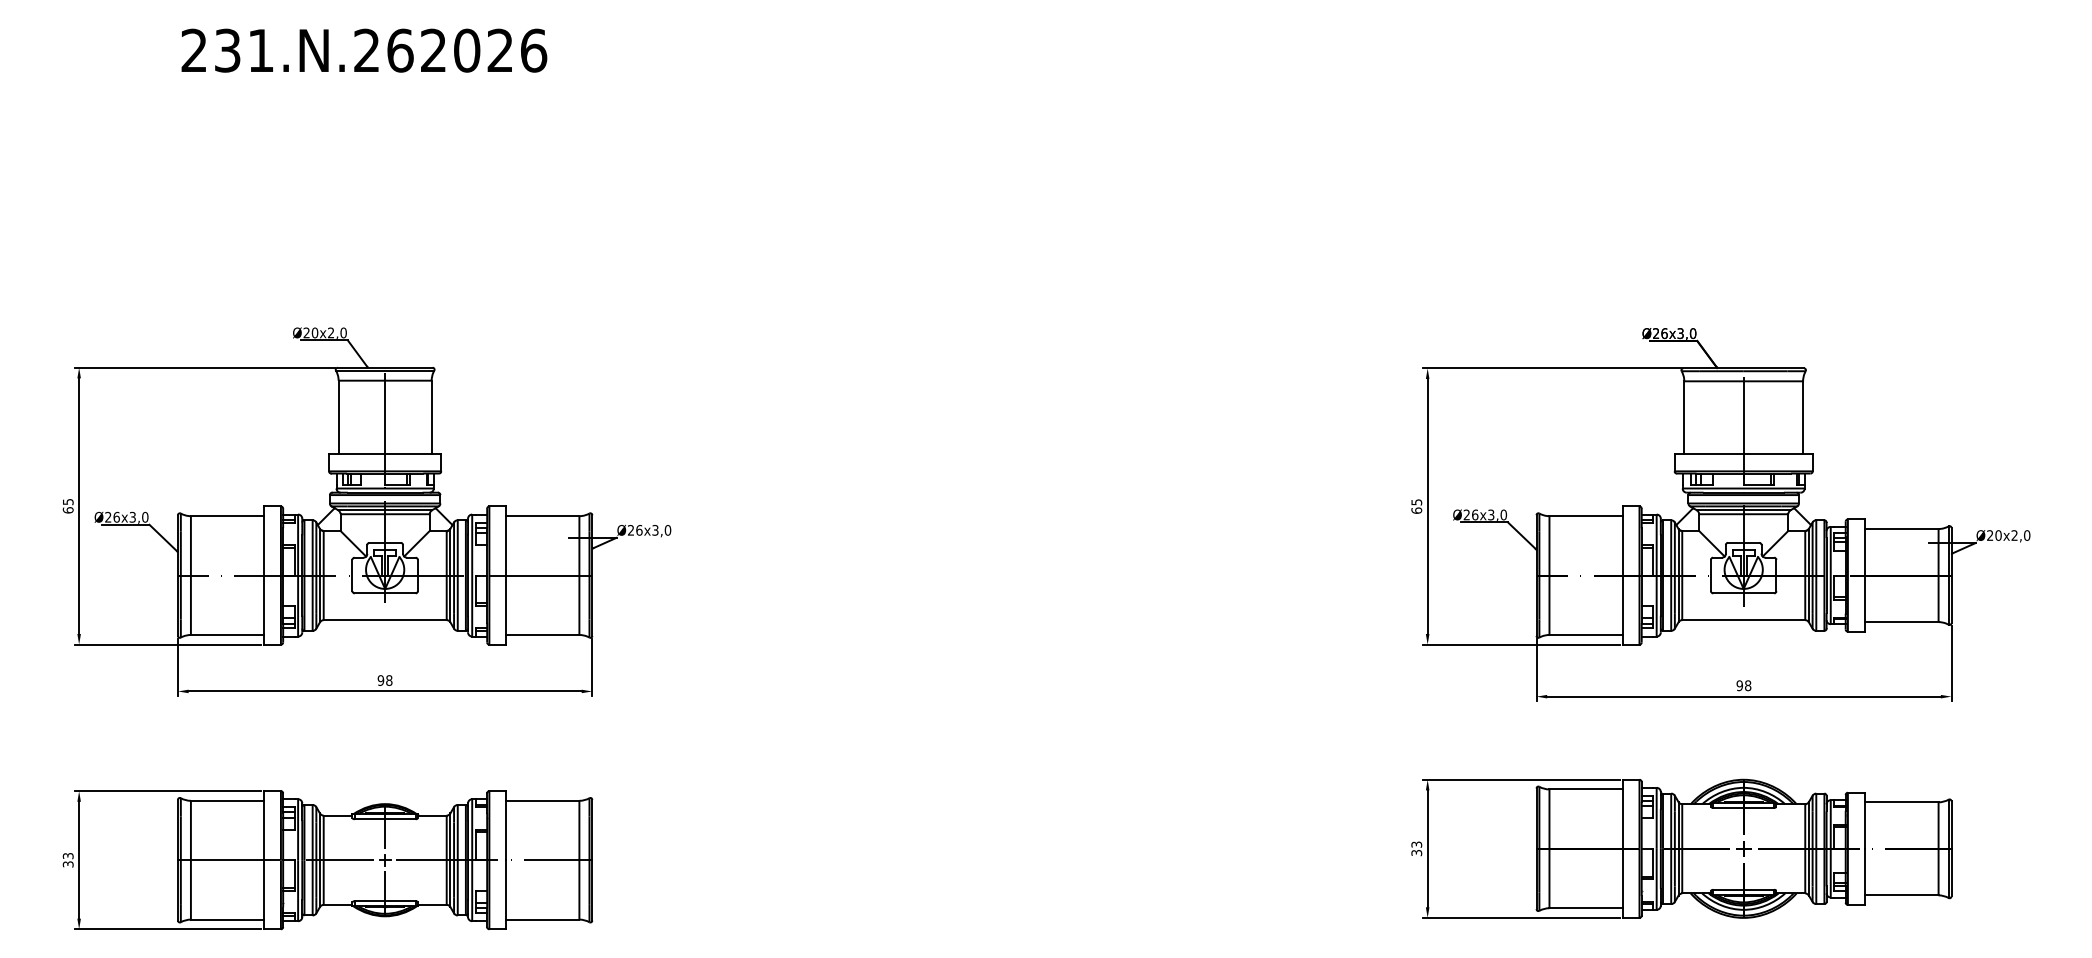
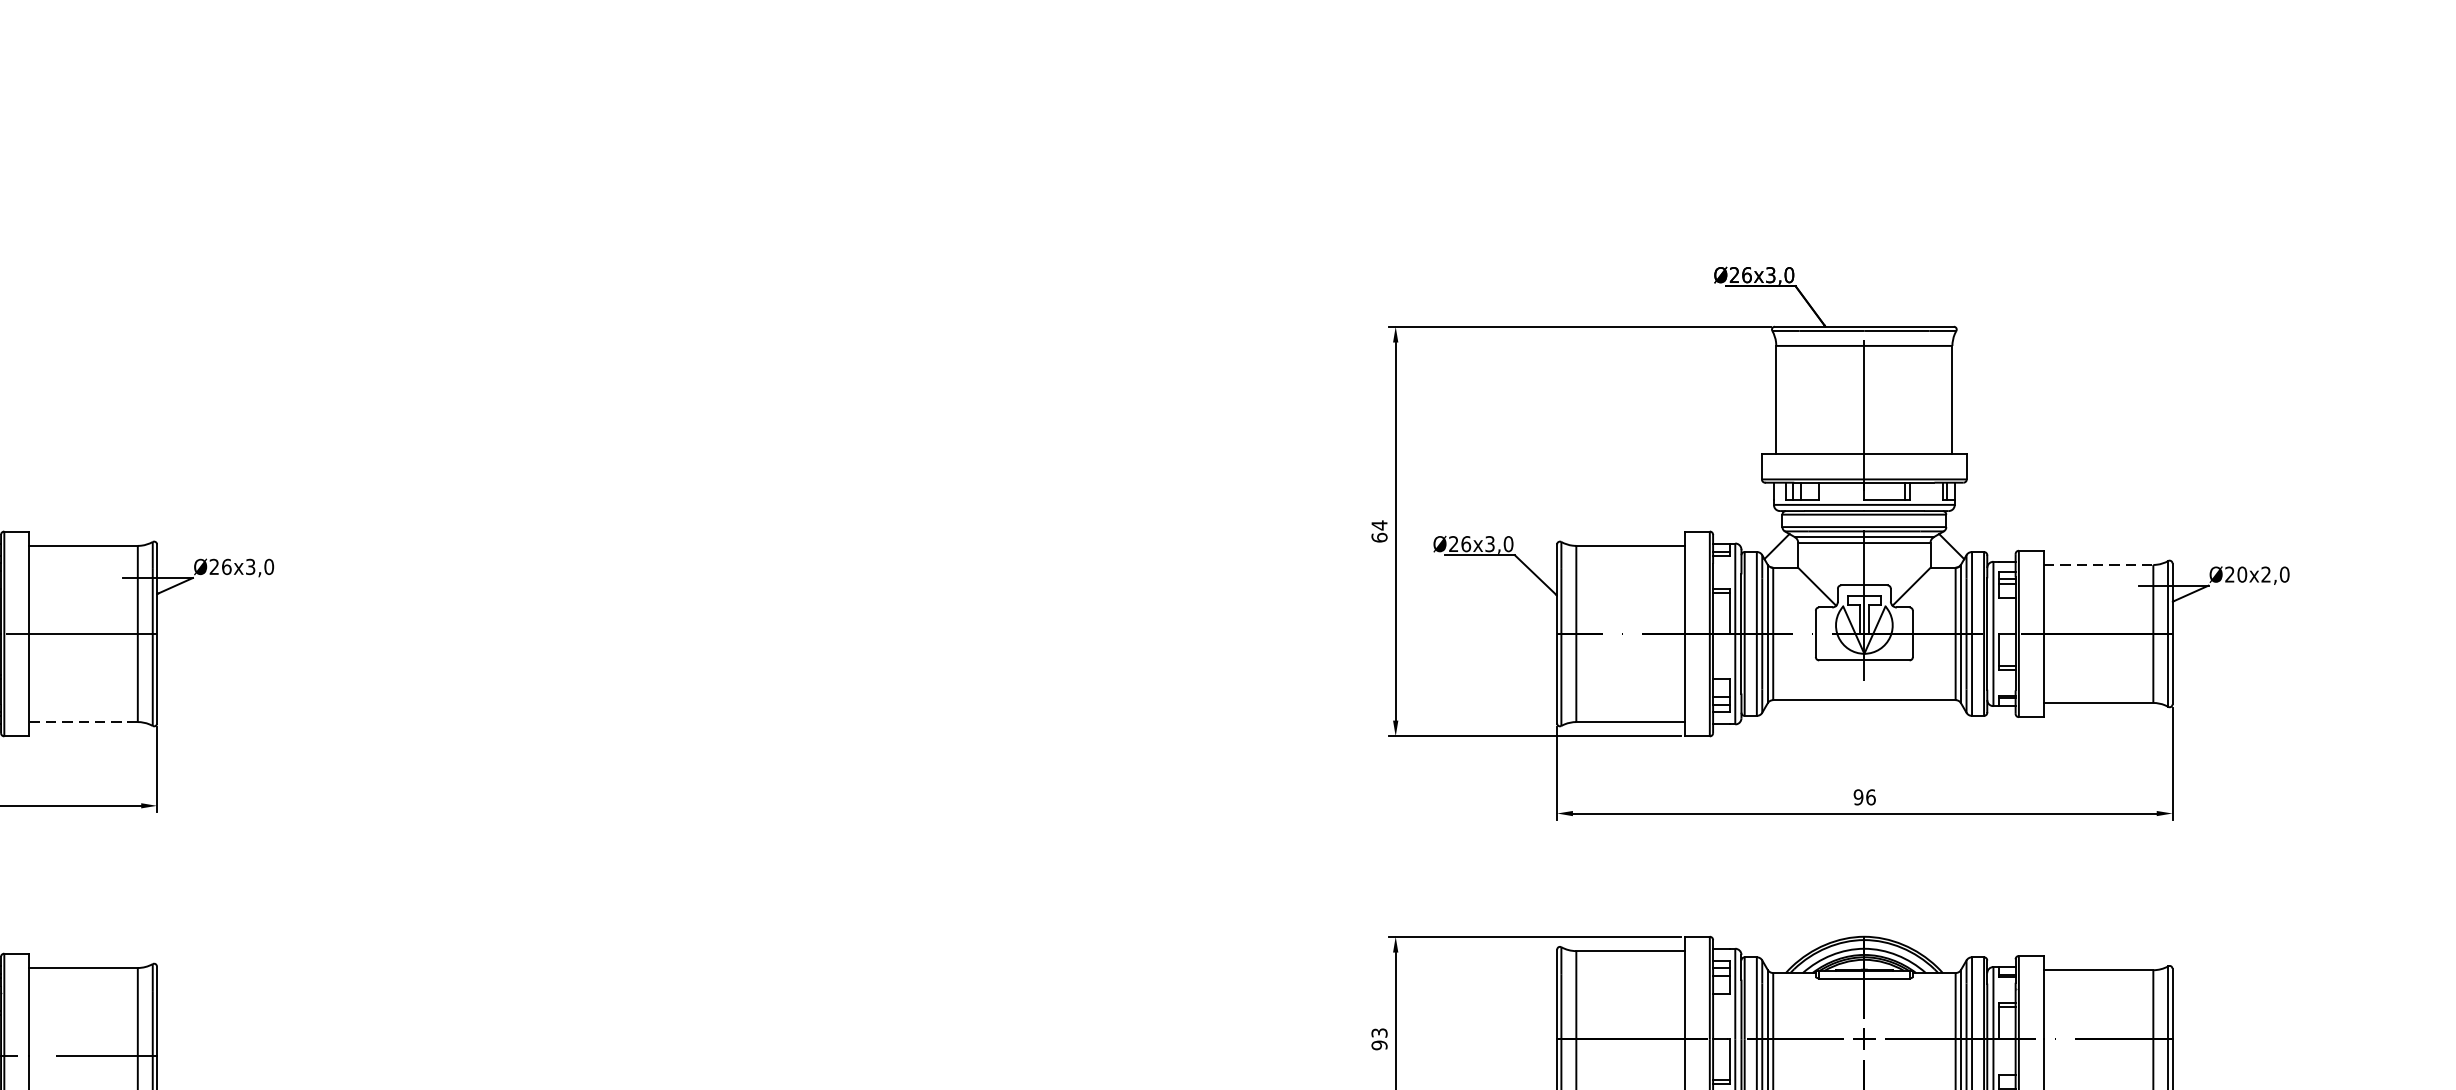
text: (1416, 502) -> (1379, 525), 65 -> 64
line: (1901, 529) -> (2098, 565), solid -> dashed
line: (542, 634) -> (83, 721), solid -> dashed
text: (1748, 685) -> (1871, 796), 98 -> 96
text: (1416, 852) -> (1379, 1044), 33 -> 93

